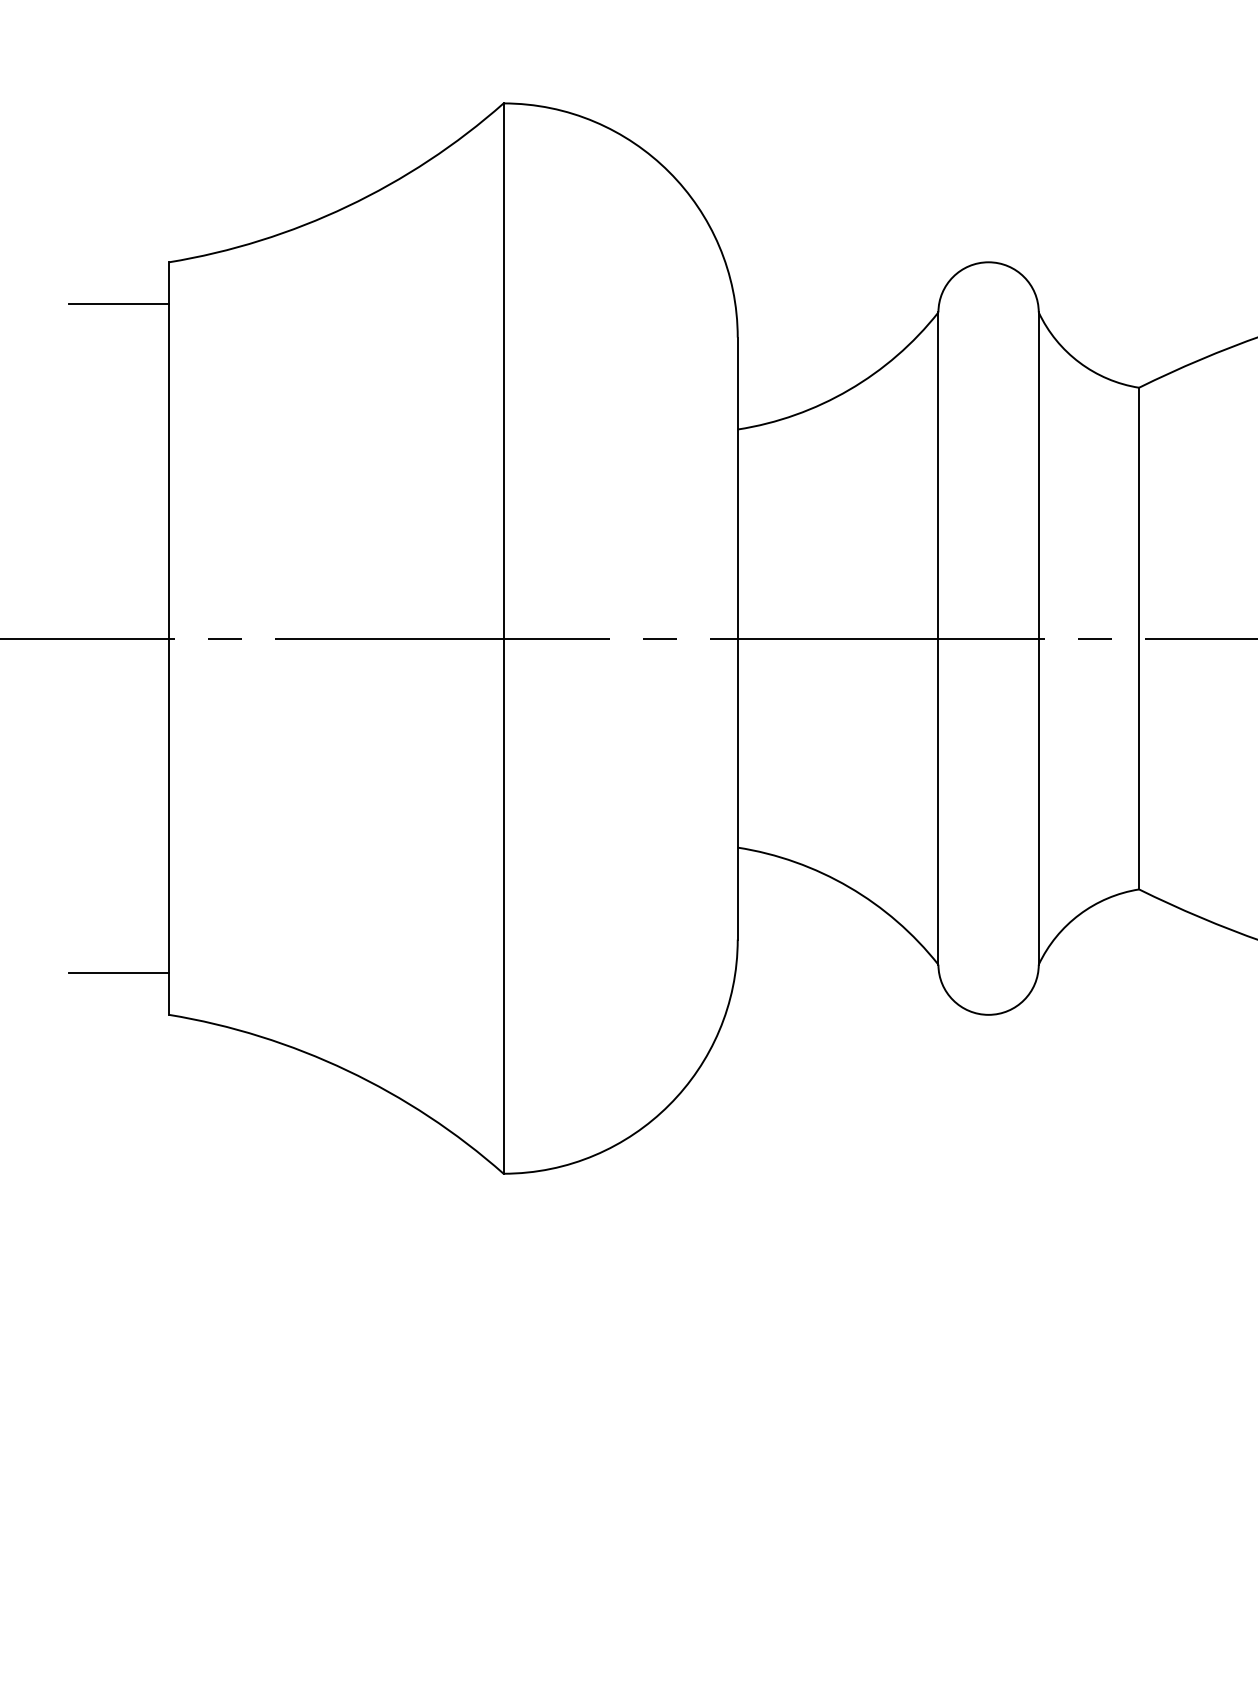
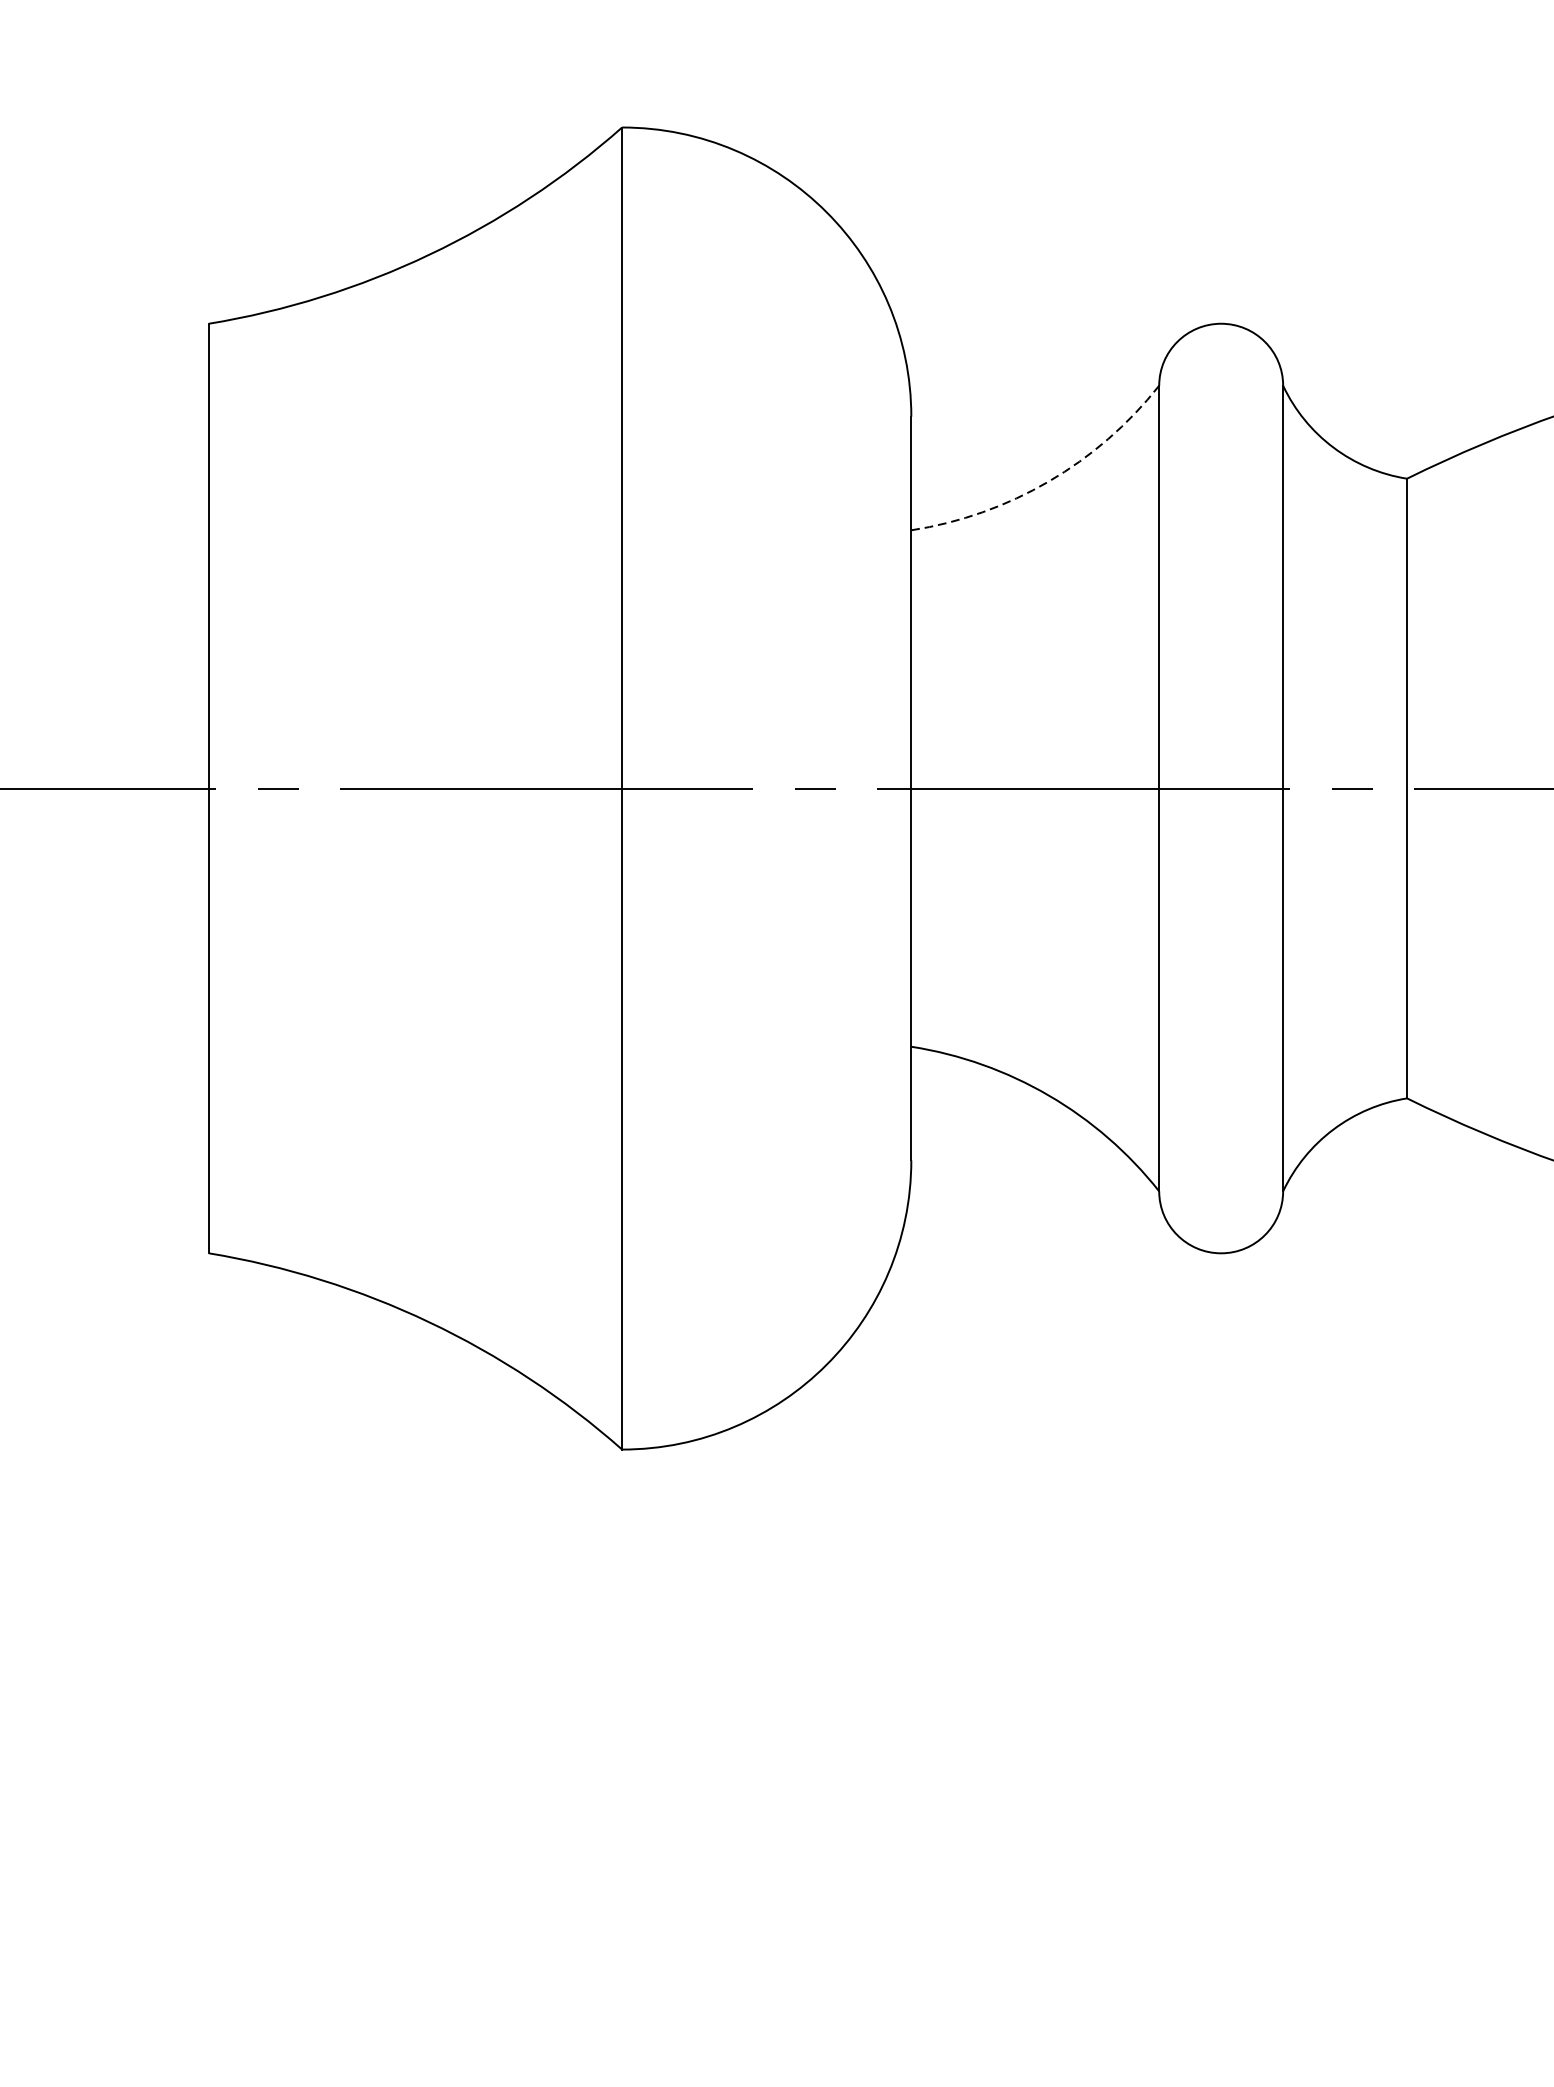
line: (118, 304) -> (146, 375), removed
arc: (849, 390) -> (1049, 482), solid -> dashed
line: (118, 973) -> (146, 1202), removed

